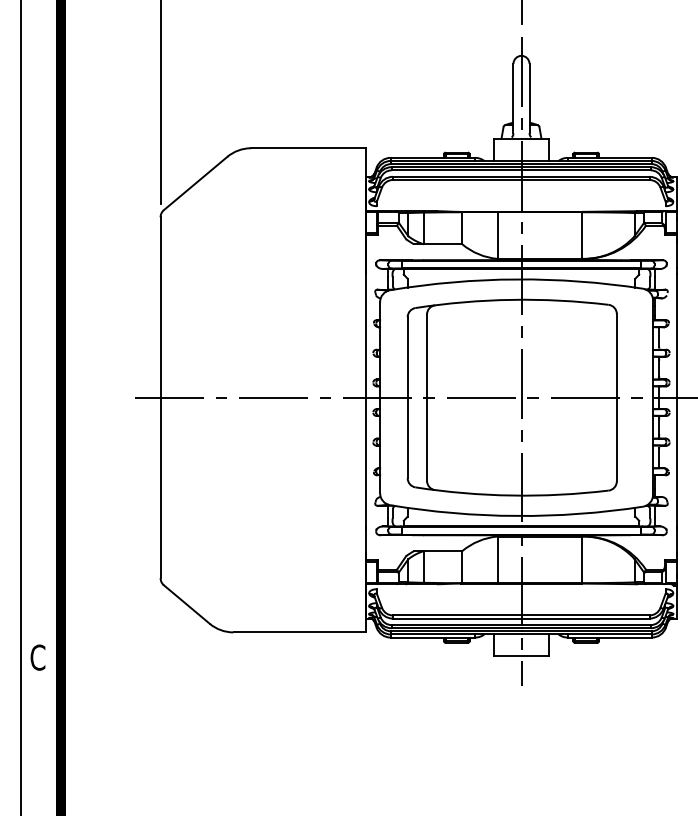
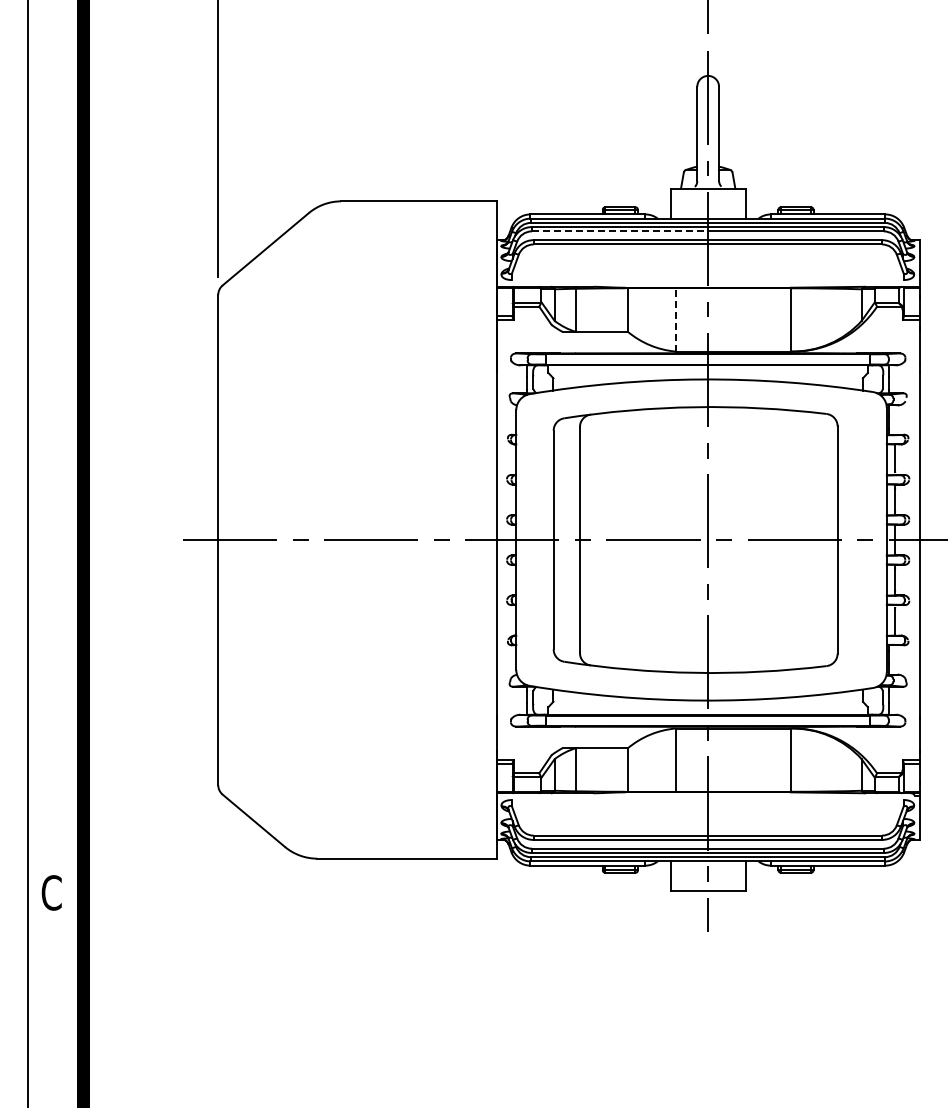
line: (456, 170) -> (620, 231), solid -> dashed
line: (497, 235) -> (675, 319), solid -> dashed

